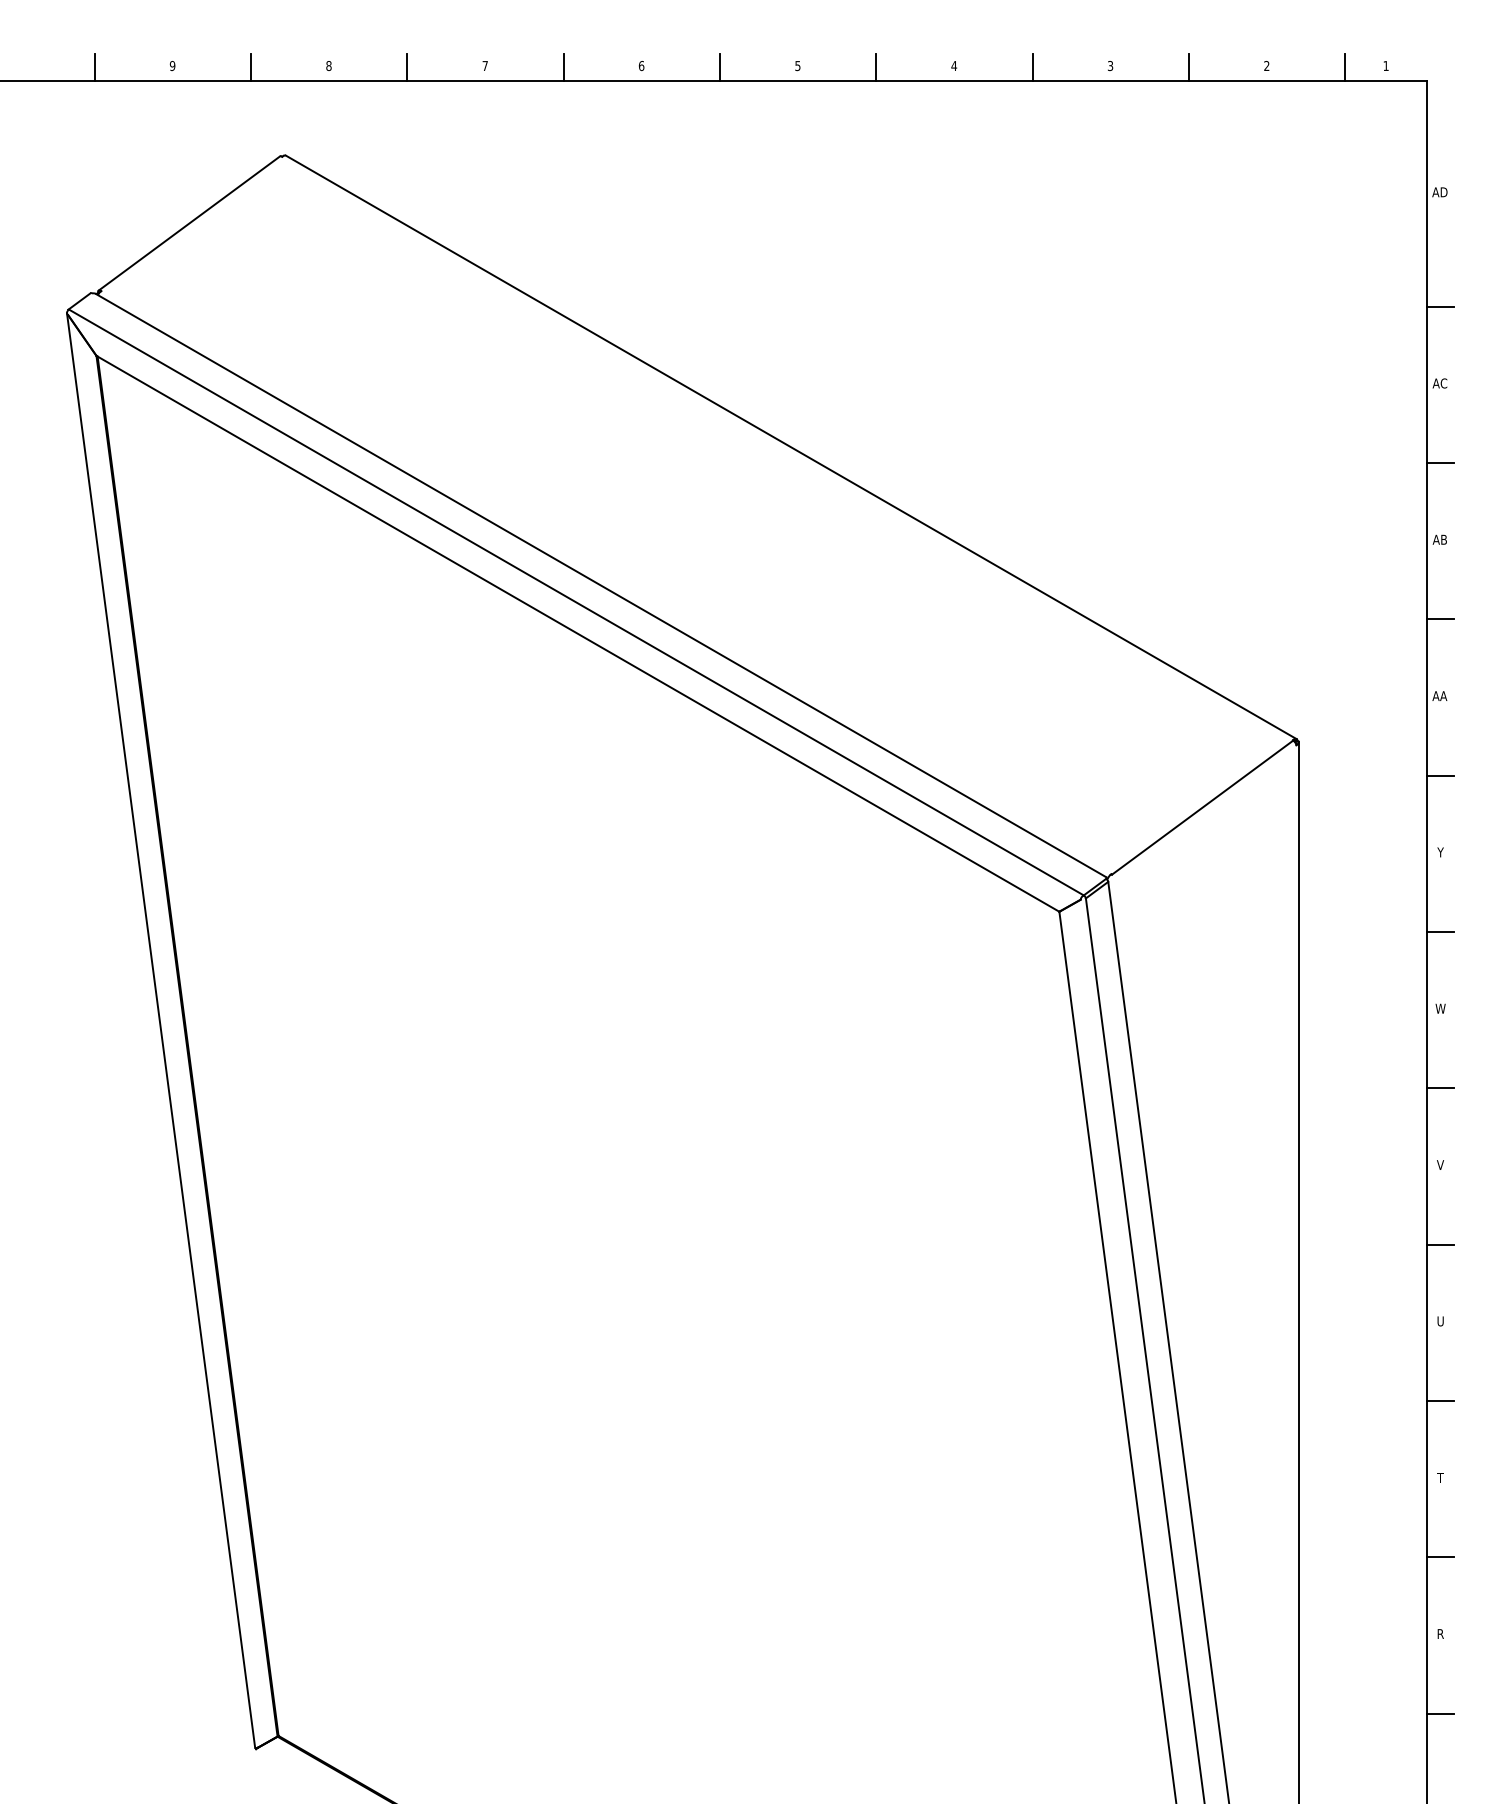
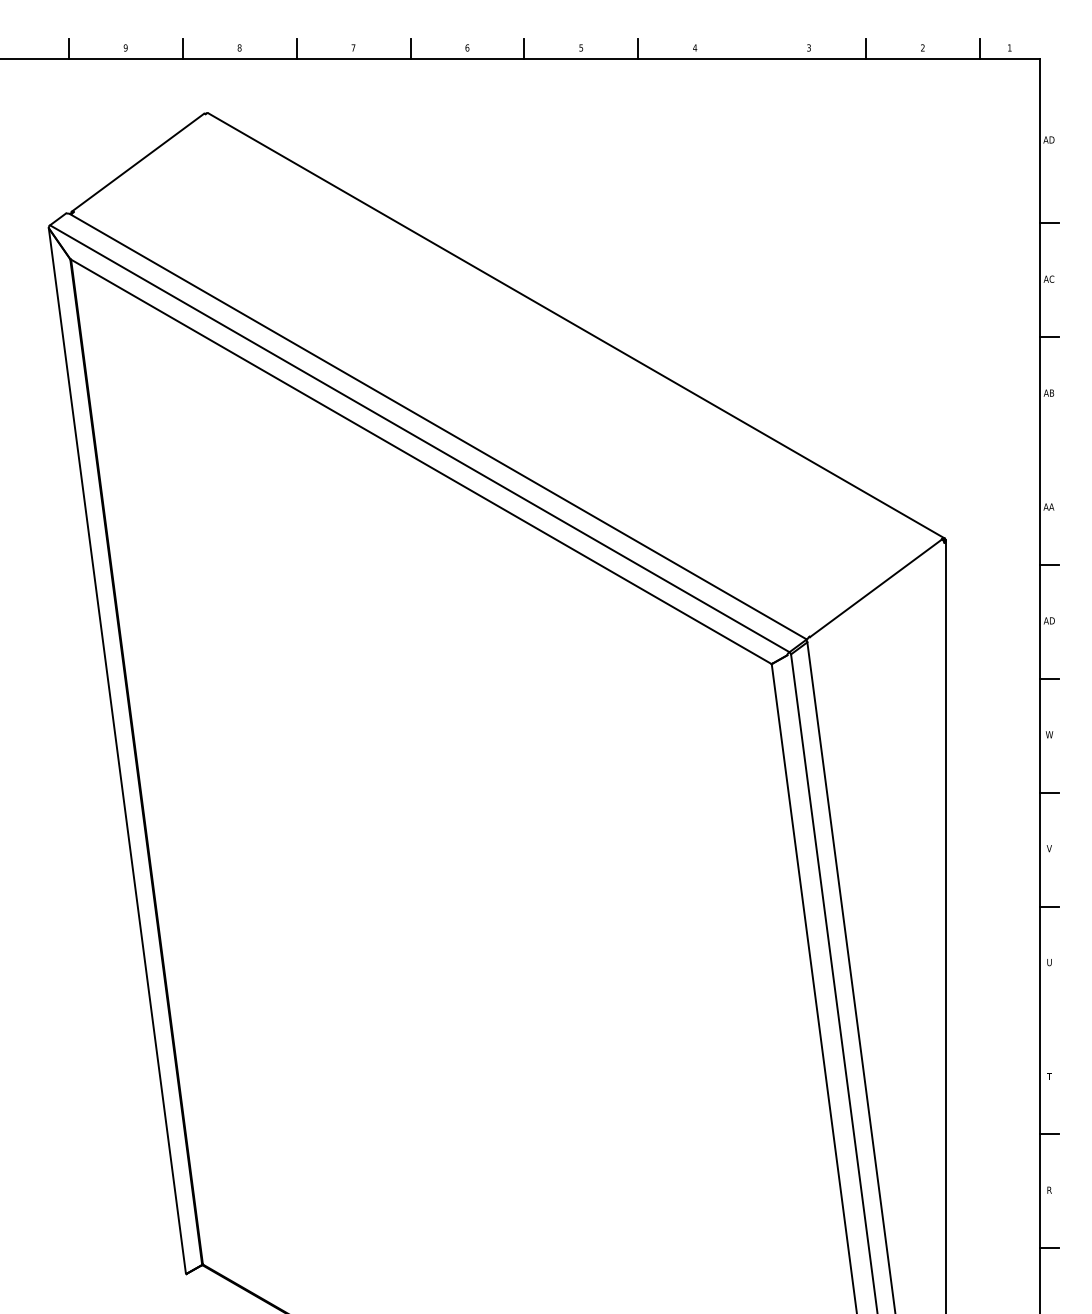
line: (1032, 67) -> (752, 49), removed
line: (1440, 619) -> (1049, 451), removed
text: (1439, 852) -> (1048, 620), Y -> AD
line: (1440, 1400) -> (1049, 1020), removed

